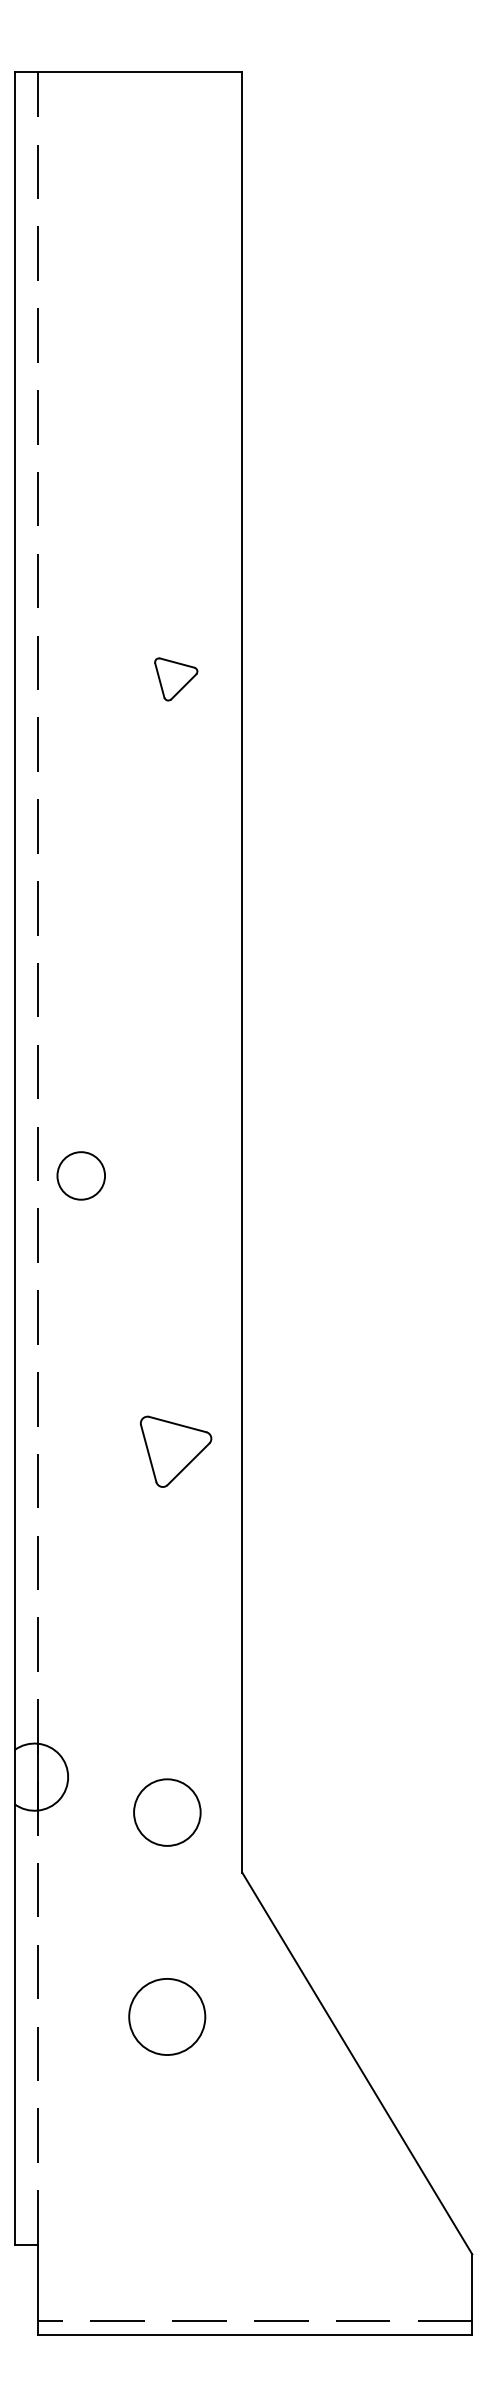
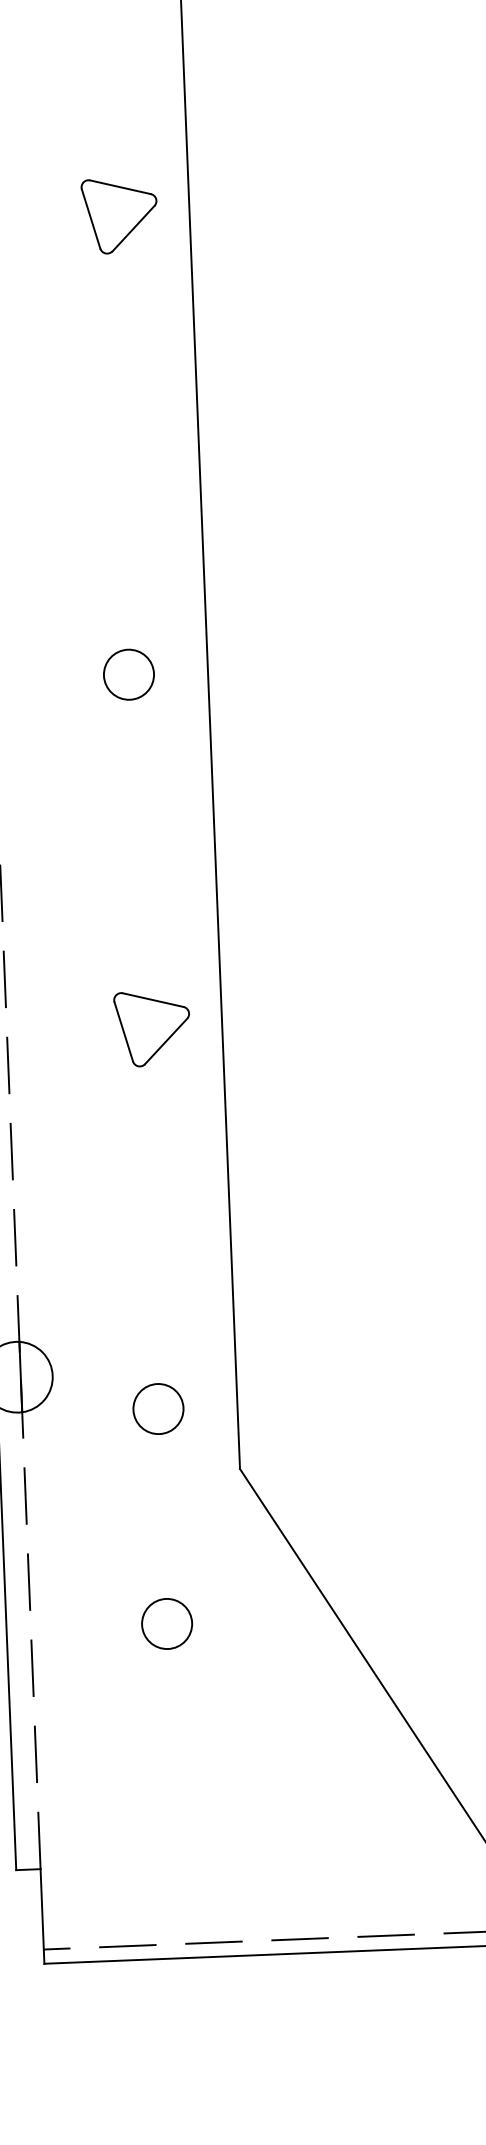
part: (176, 679) -> (120, 216), size x1.67
circle: (80, 1175) -> (128, 674), moved
circle: (166, 1812) -> (157, 1408), size x0.71
circle: (167, 2016) -> (167, 1623), size x0.62

